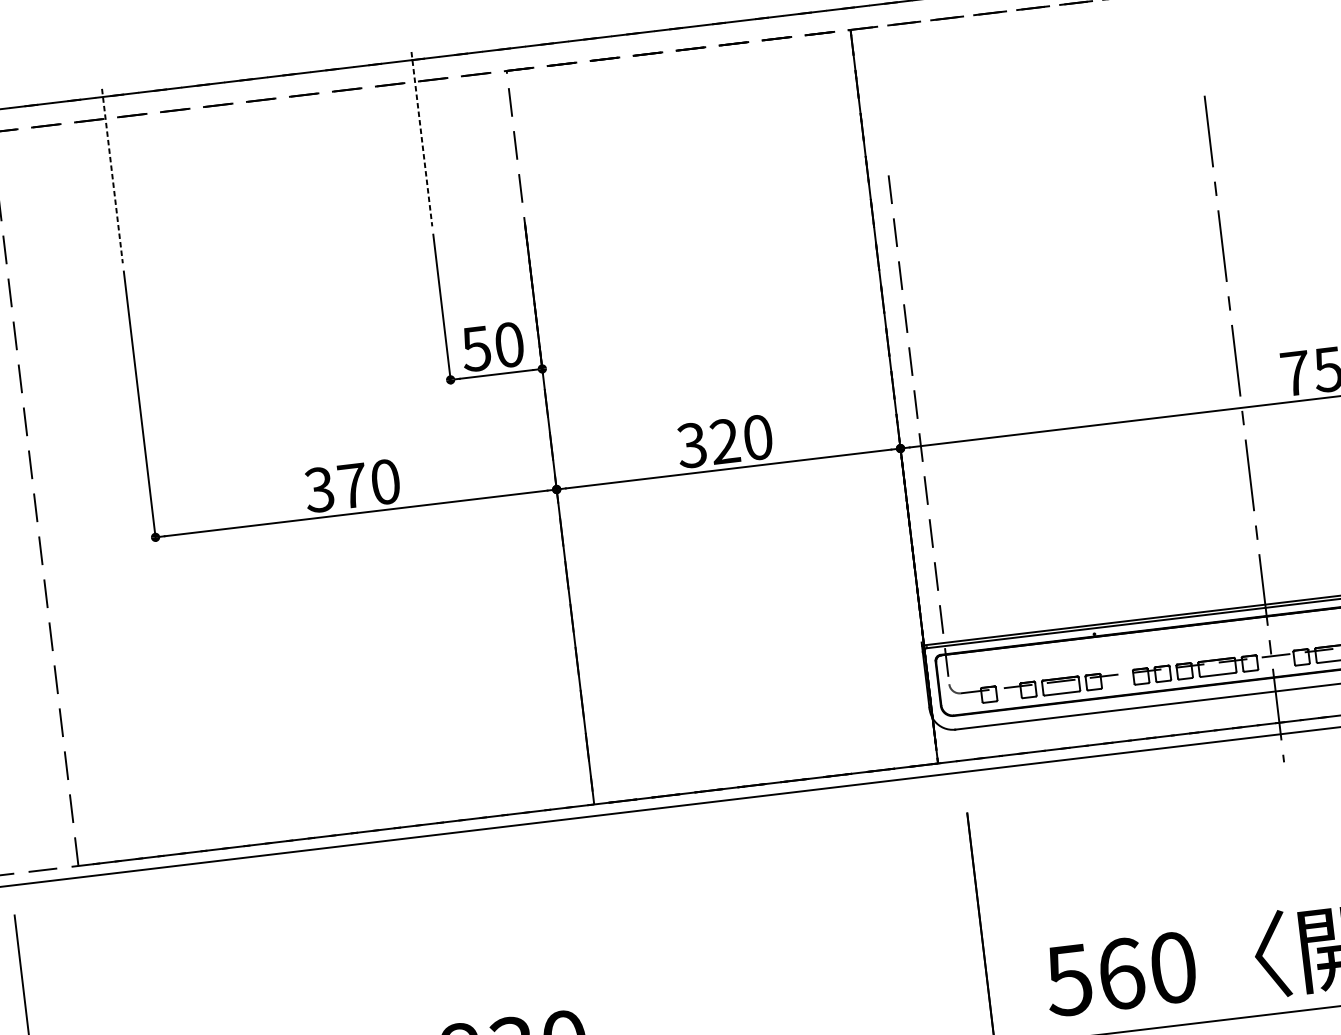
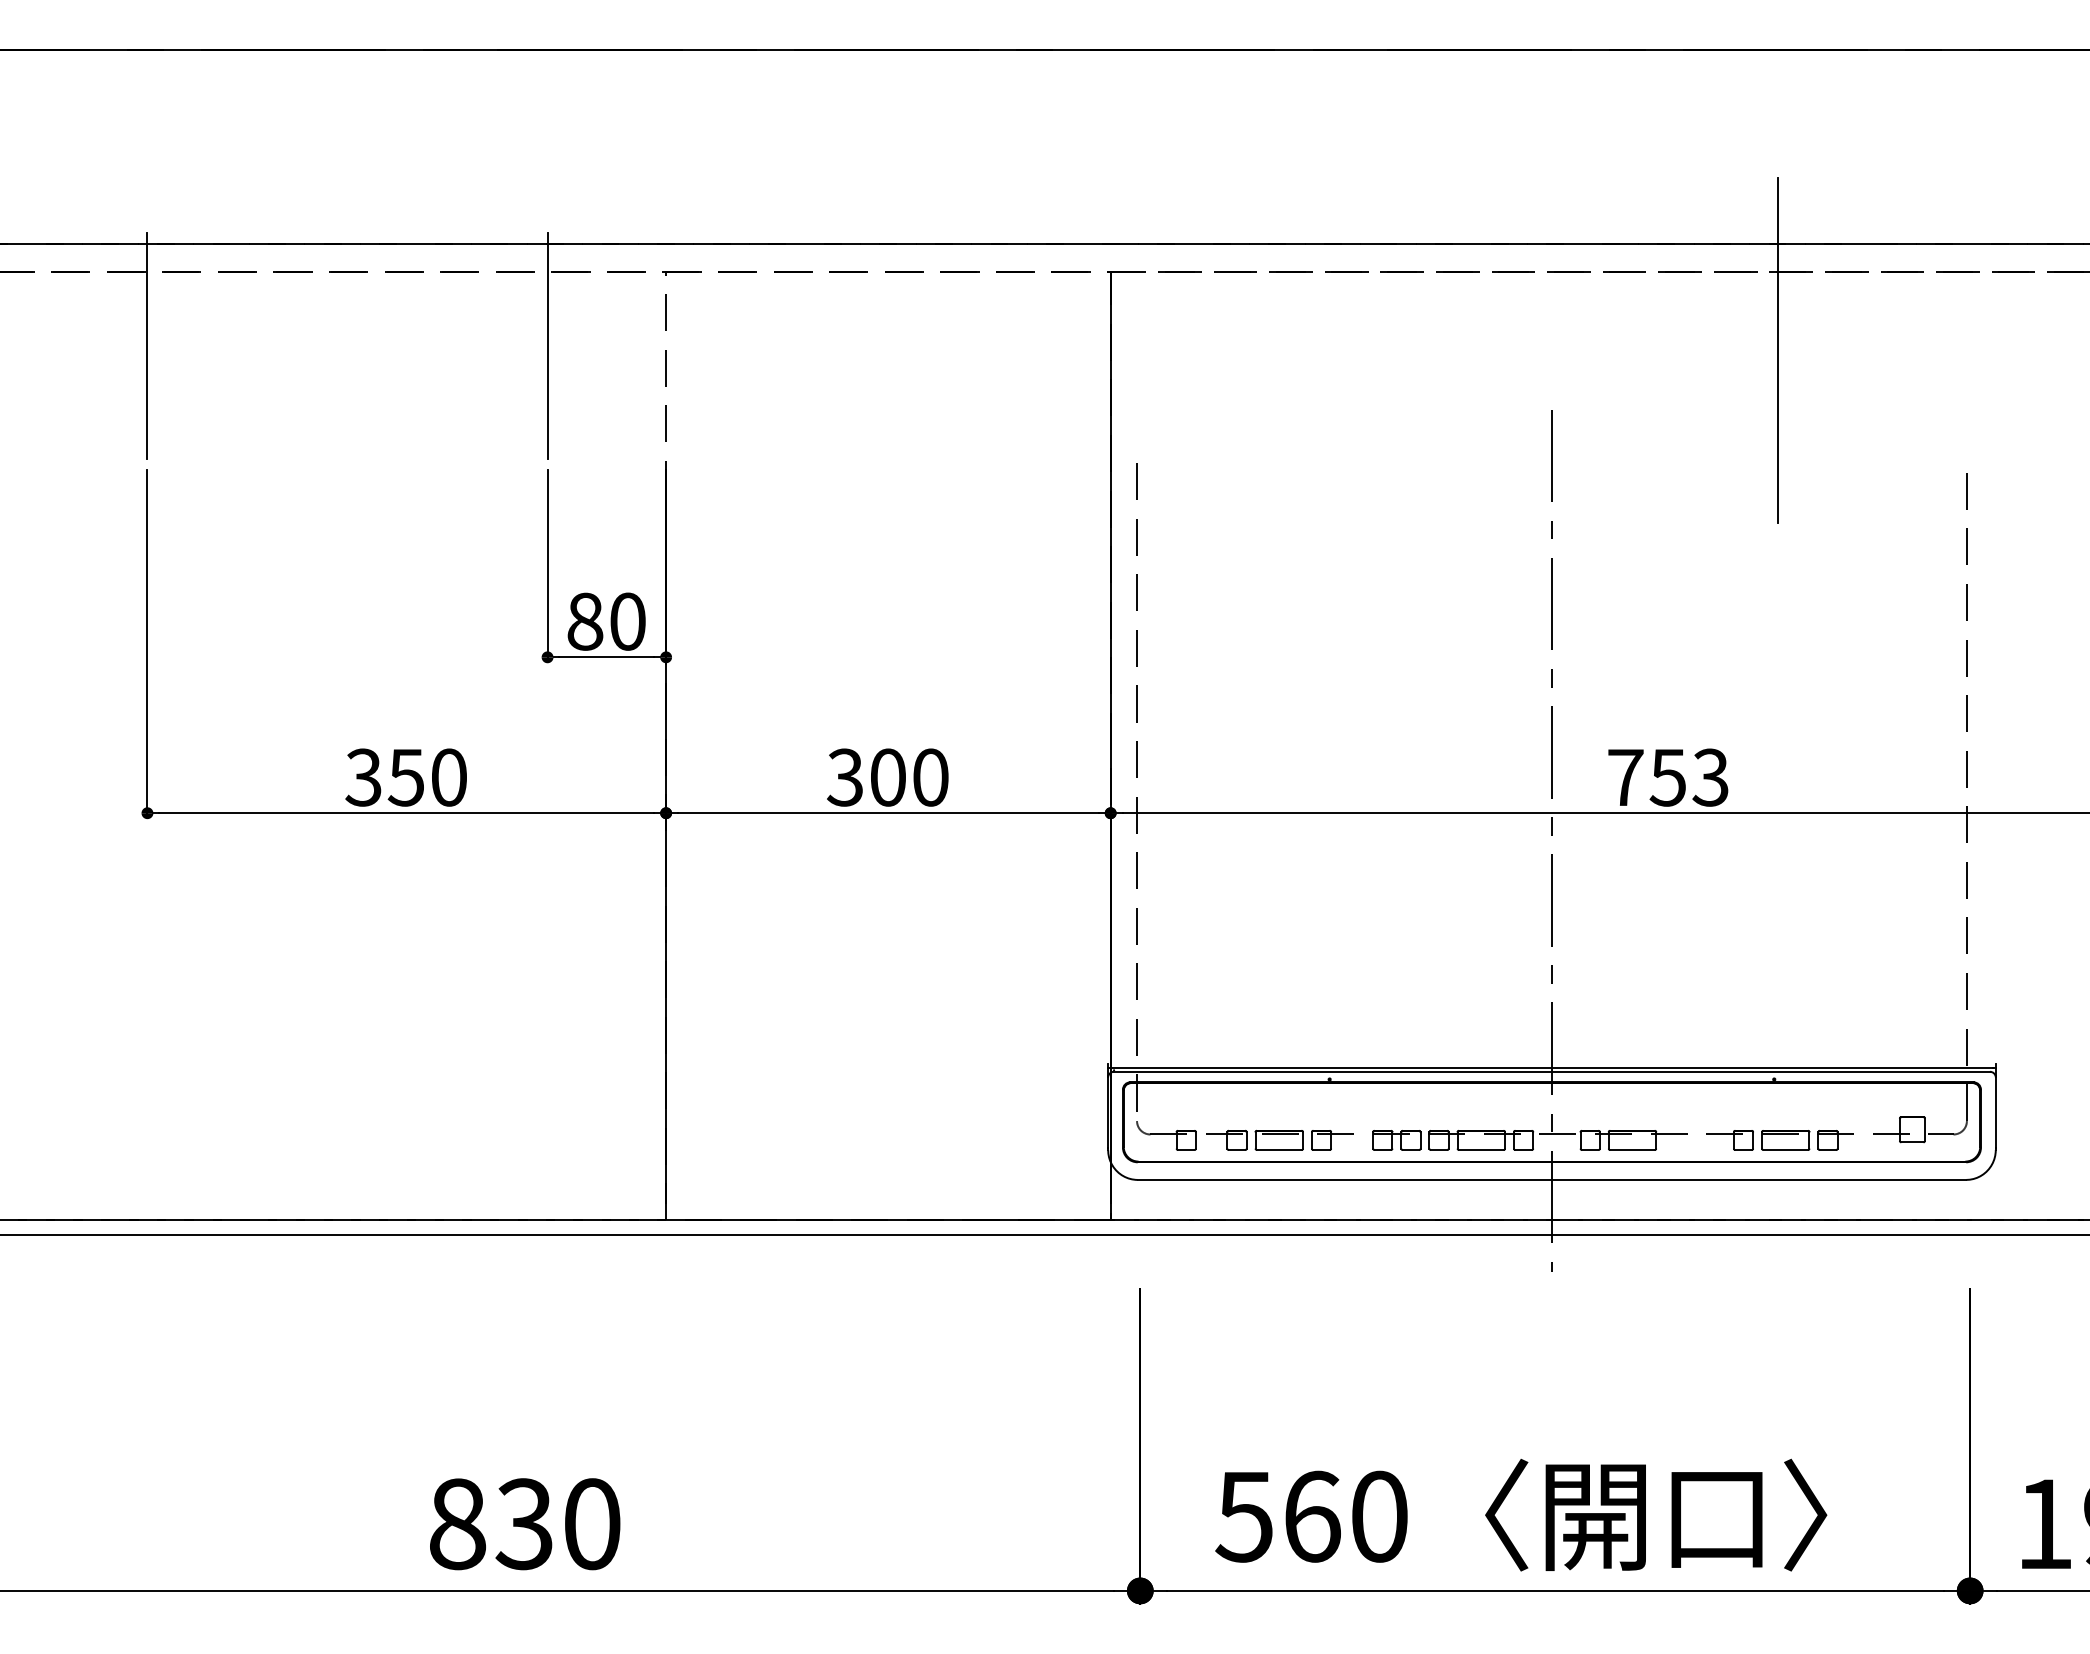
line: (421, 139) -> (547, 346), dashed -> solid
line: (112, 176) -> (147, 346), dashed -> solid
text: (475, 348) -> (584, 621), 50 -> 80
text: (724, 441) -> (887, 777), 320 -> 300
text: (351, 485) -> (405, 777), 370 -> 350

